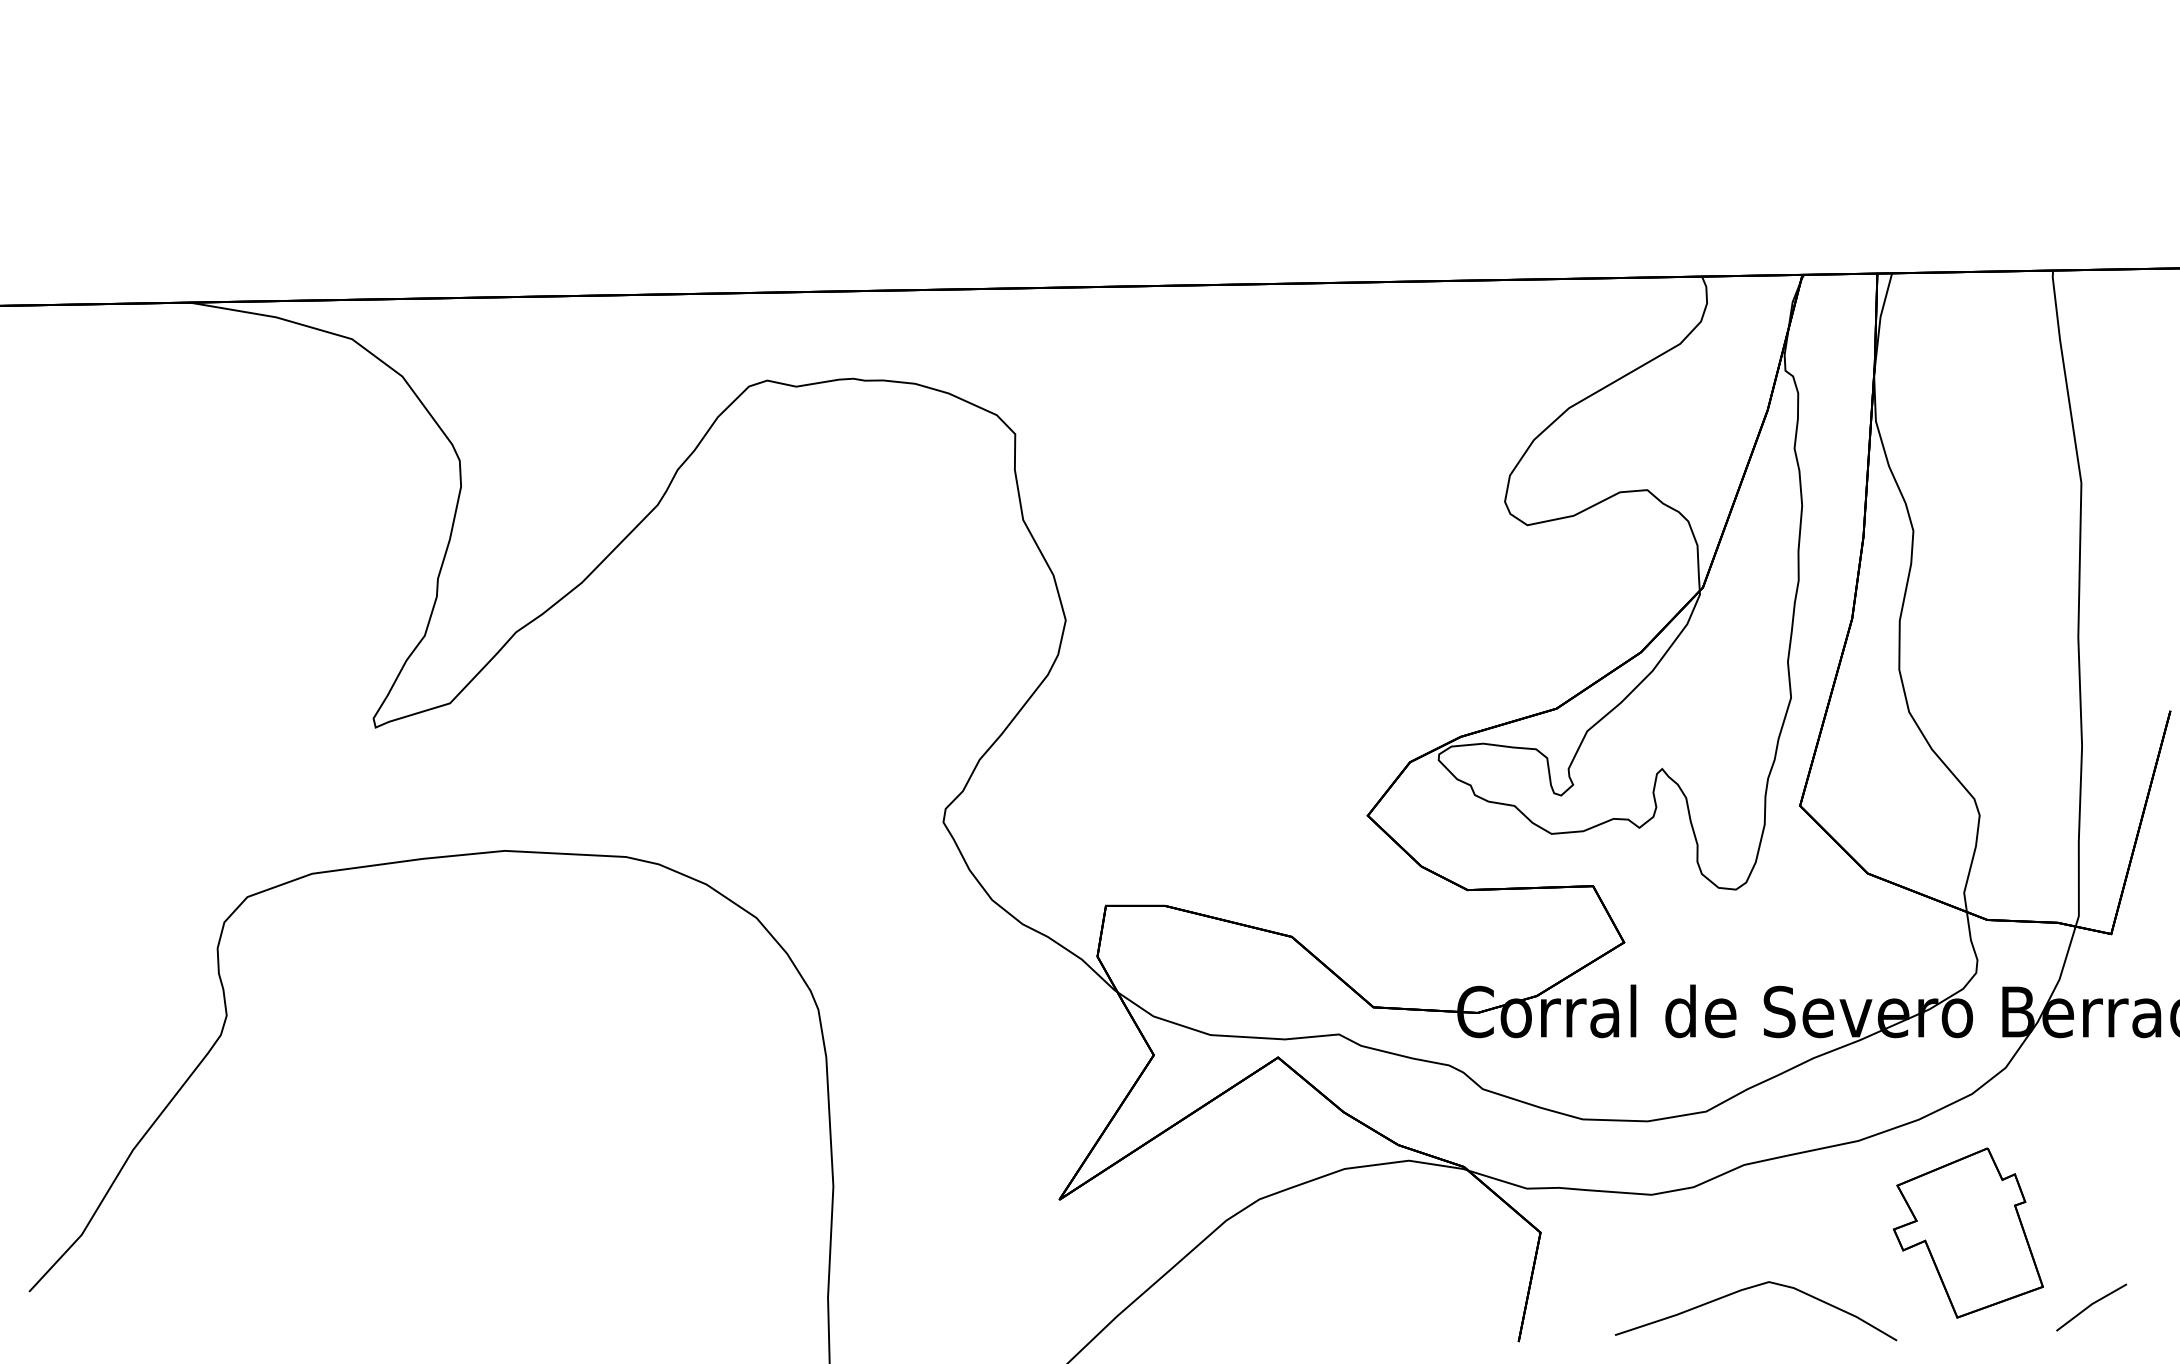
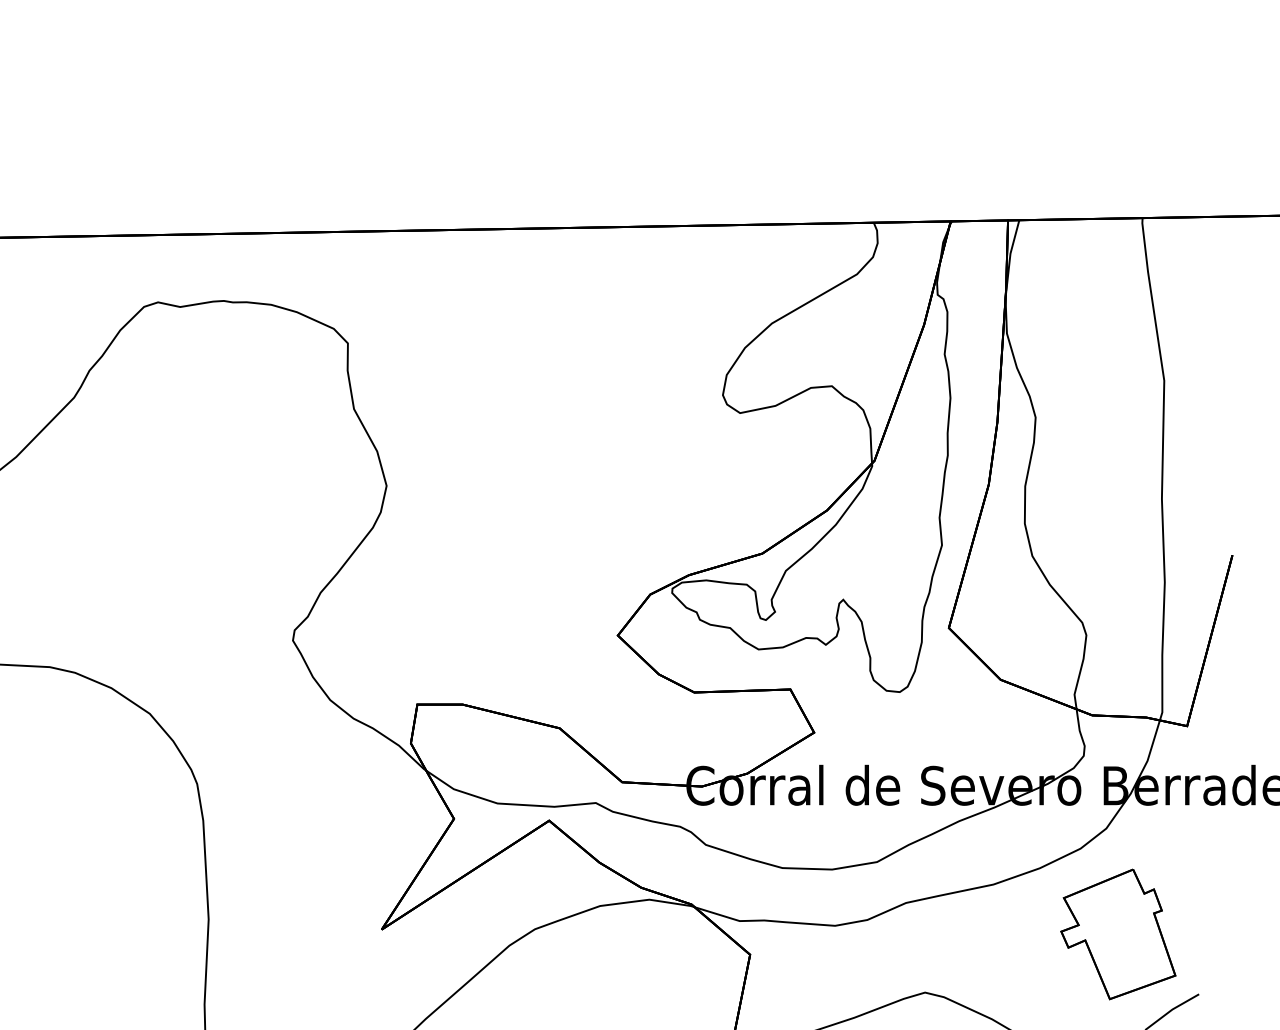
part: (1967, 1232) -> (1117, 933), moved

